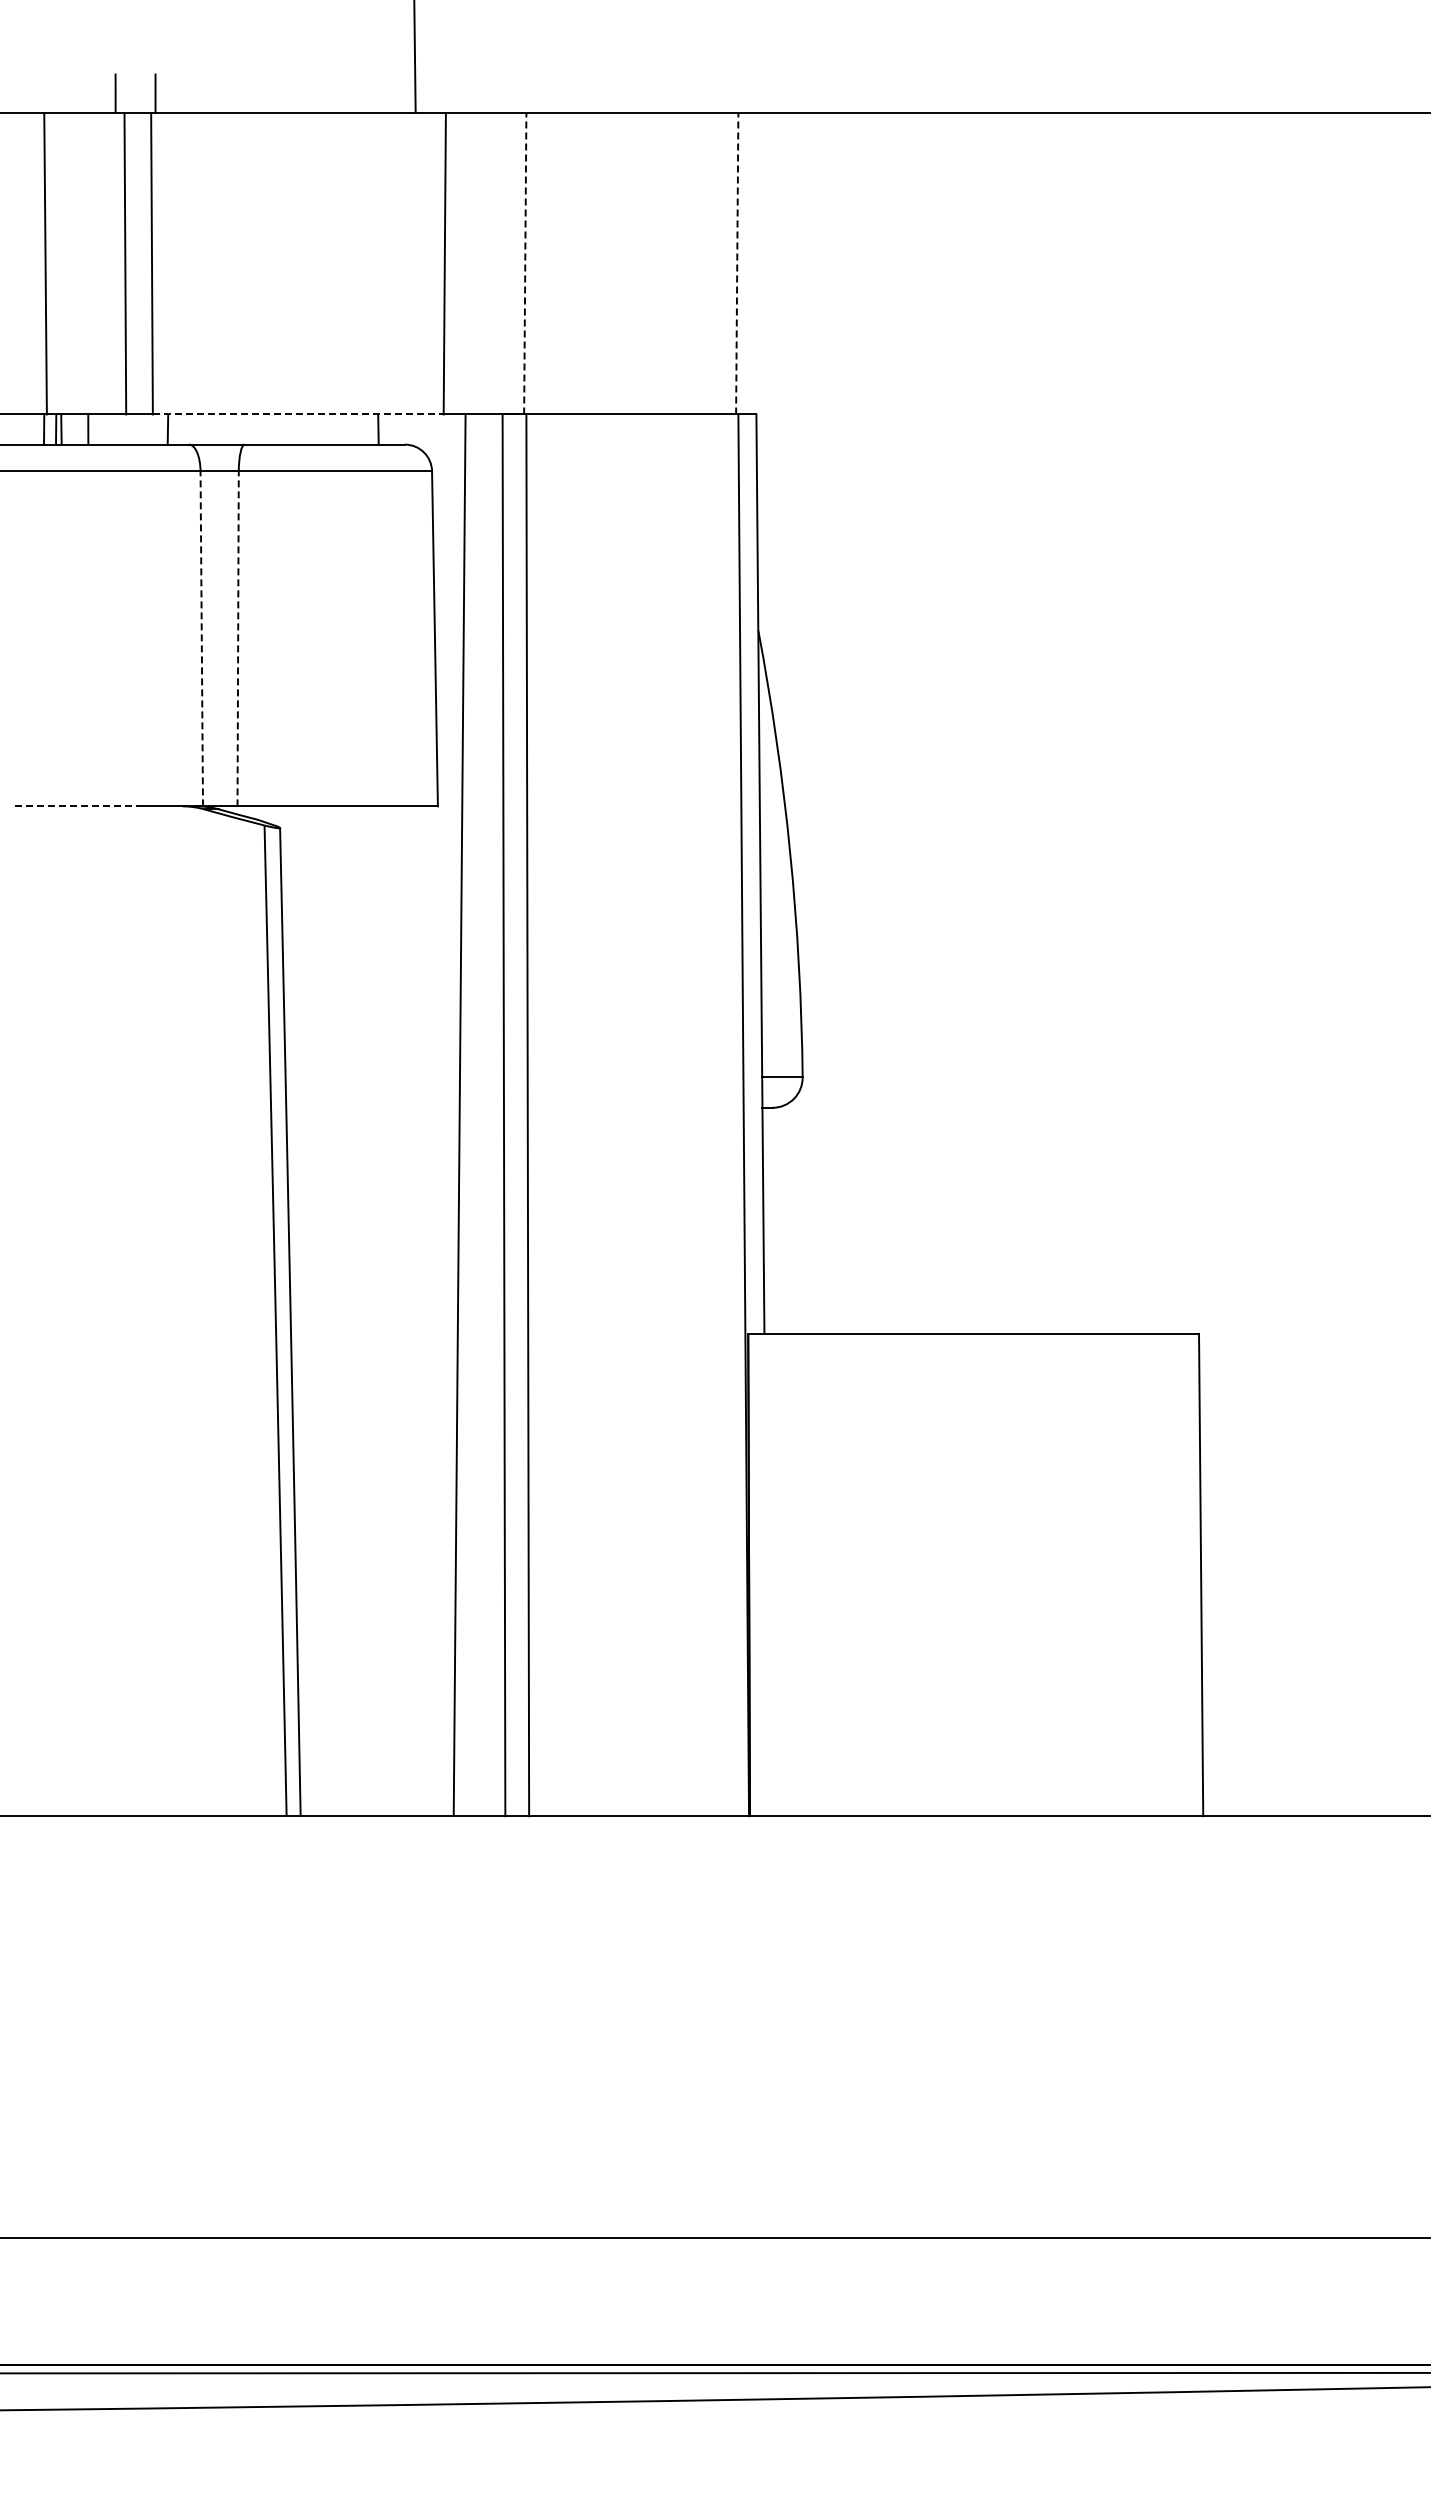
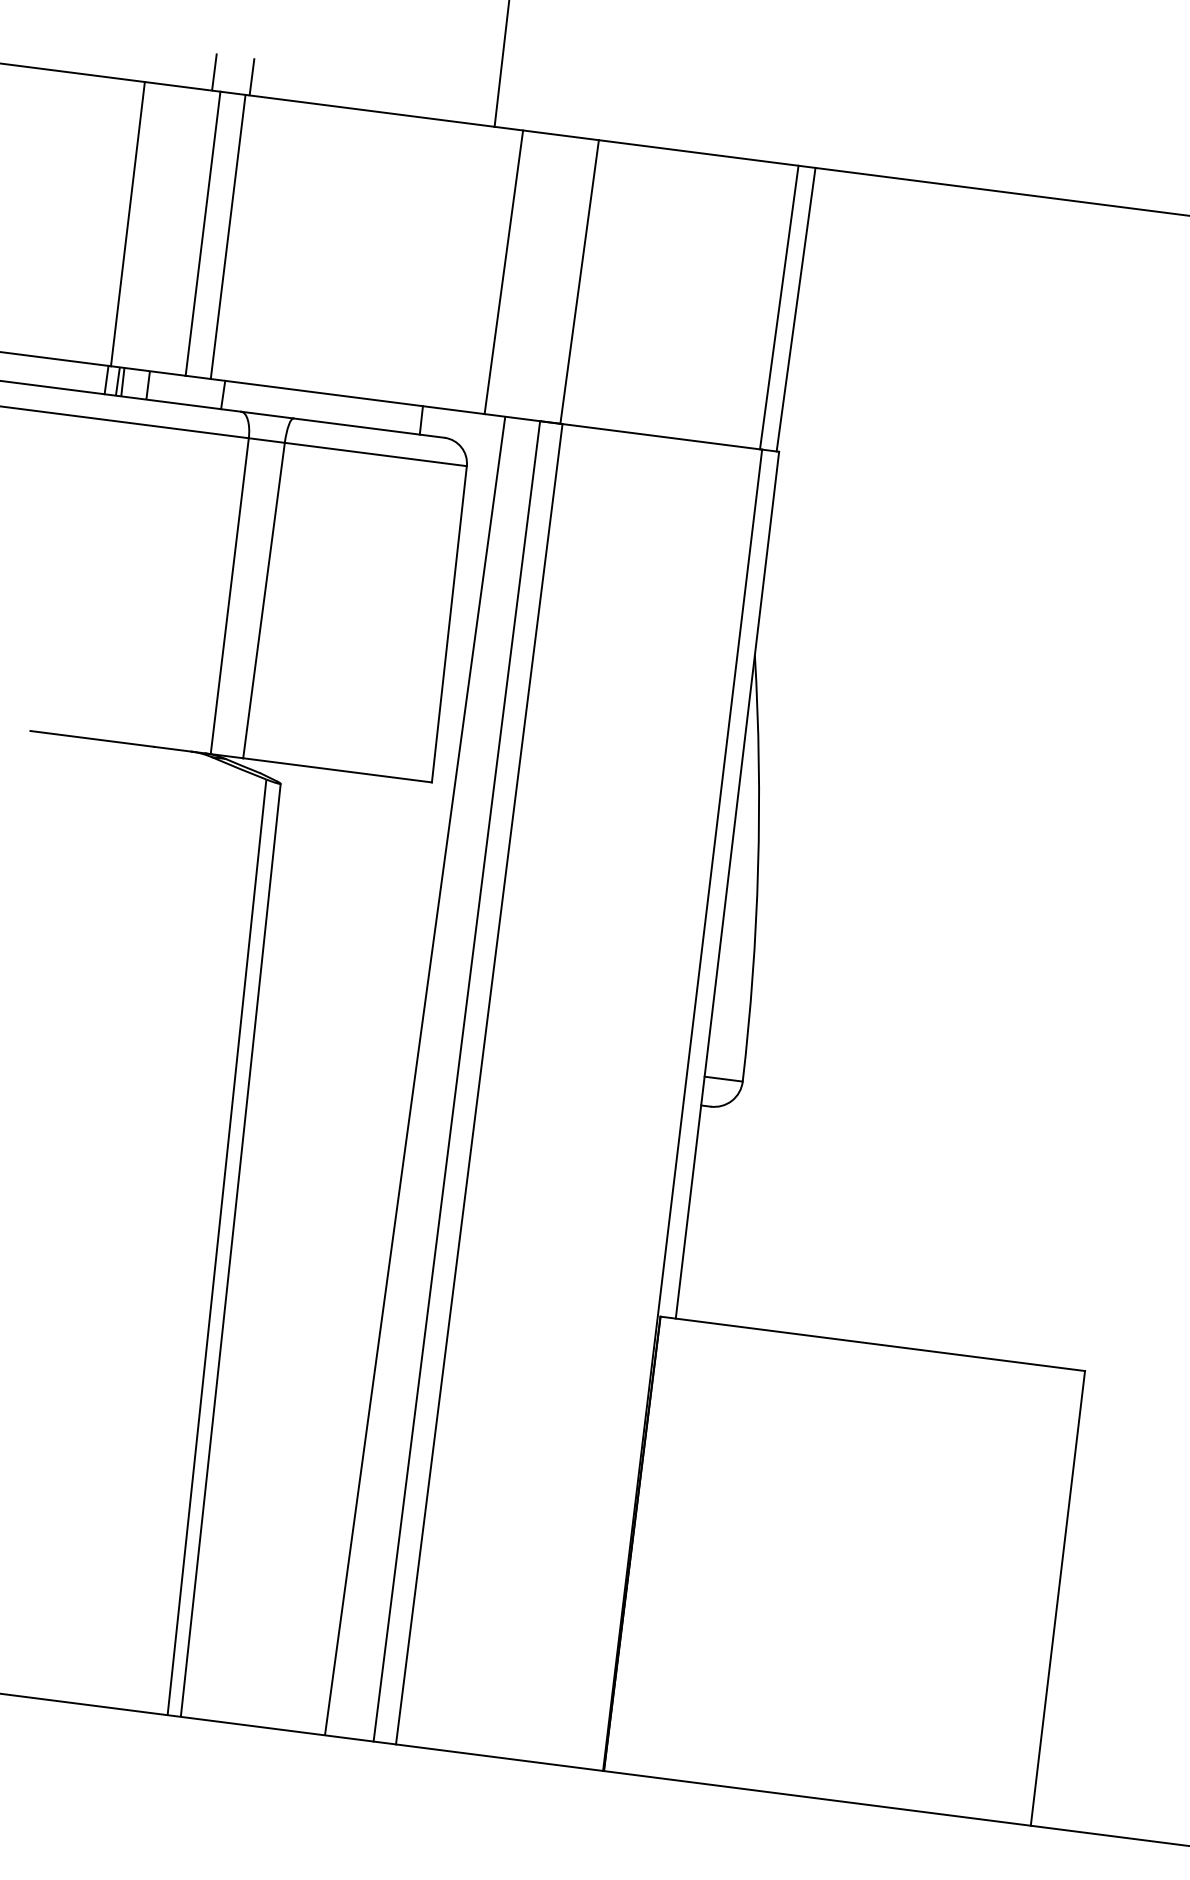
line: (525, 263) -> (579, 281), dashed -> solid
line: (737, 263) -> (779, 307), dashed -> solid
line: (754, 263) -> (795, 309), added
line: (298, 414) -> (347, 396), dashed -> solid
line: (201, 638) -> (229, 595), dashed -> solid
line: (238, 638) -> (264, 600), dashed -> solid
line: (77, 806) -> (92, 739), dashed -> solid

